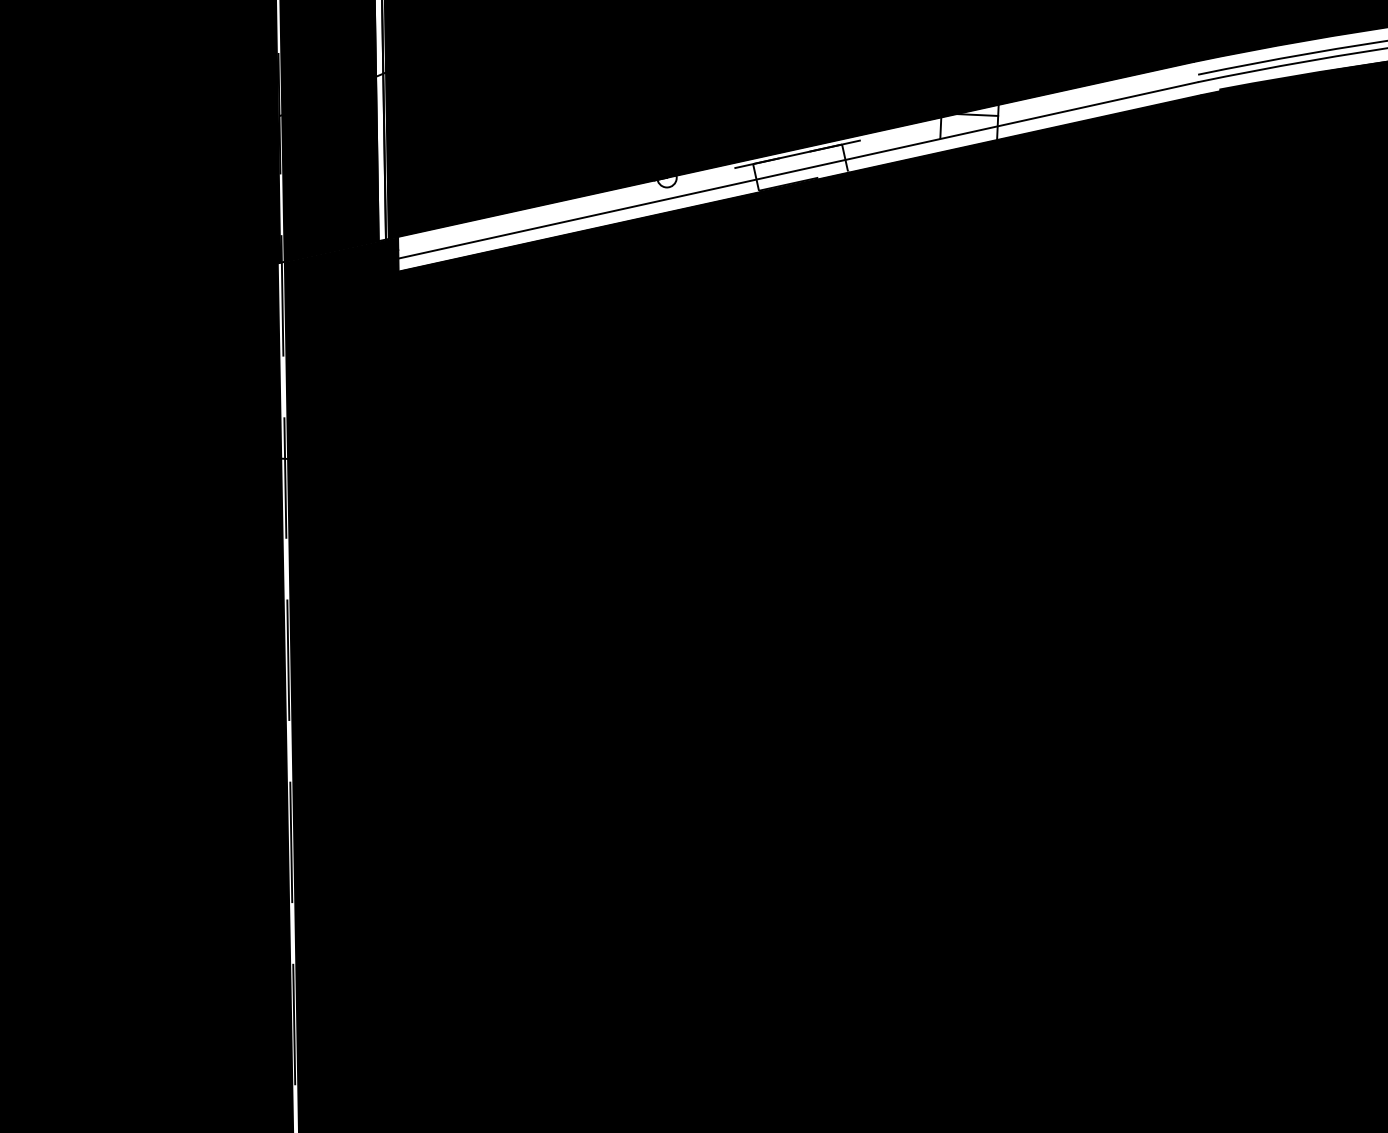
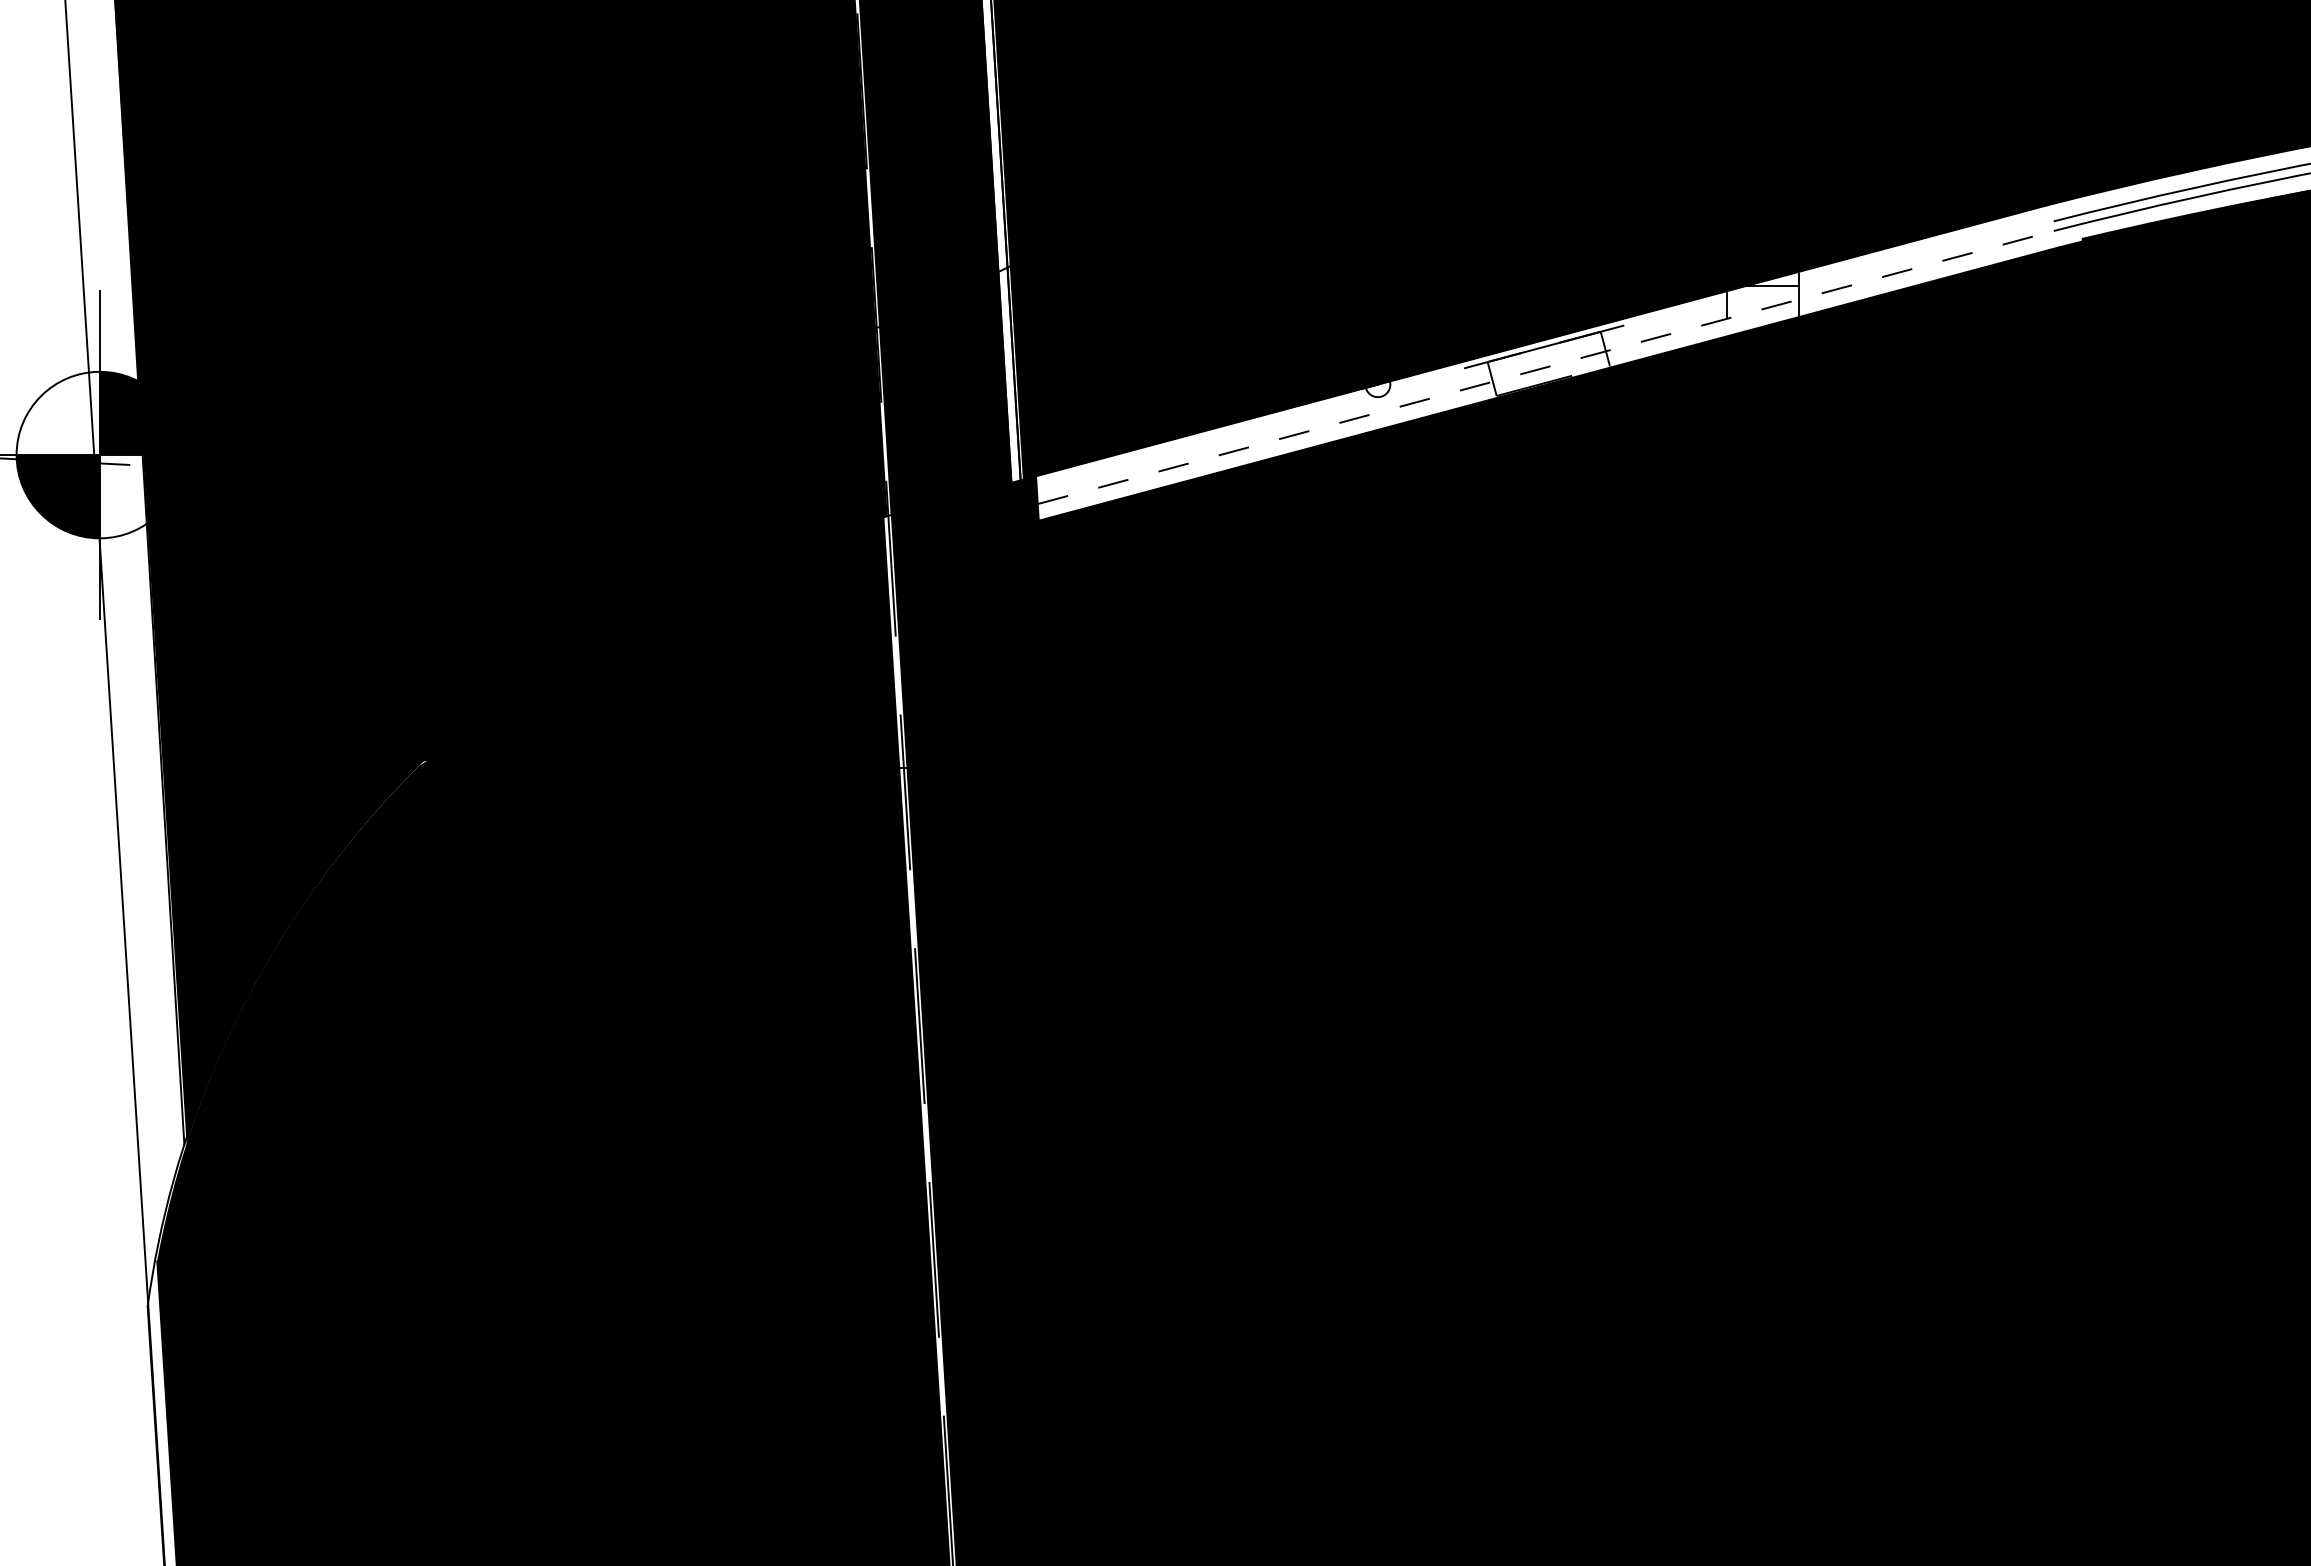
line: (797, 170) -> (1545, 367), solid -> dashed

